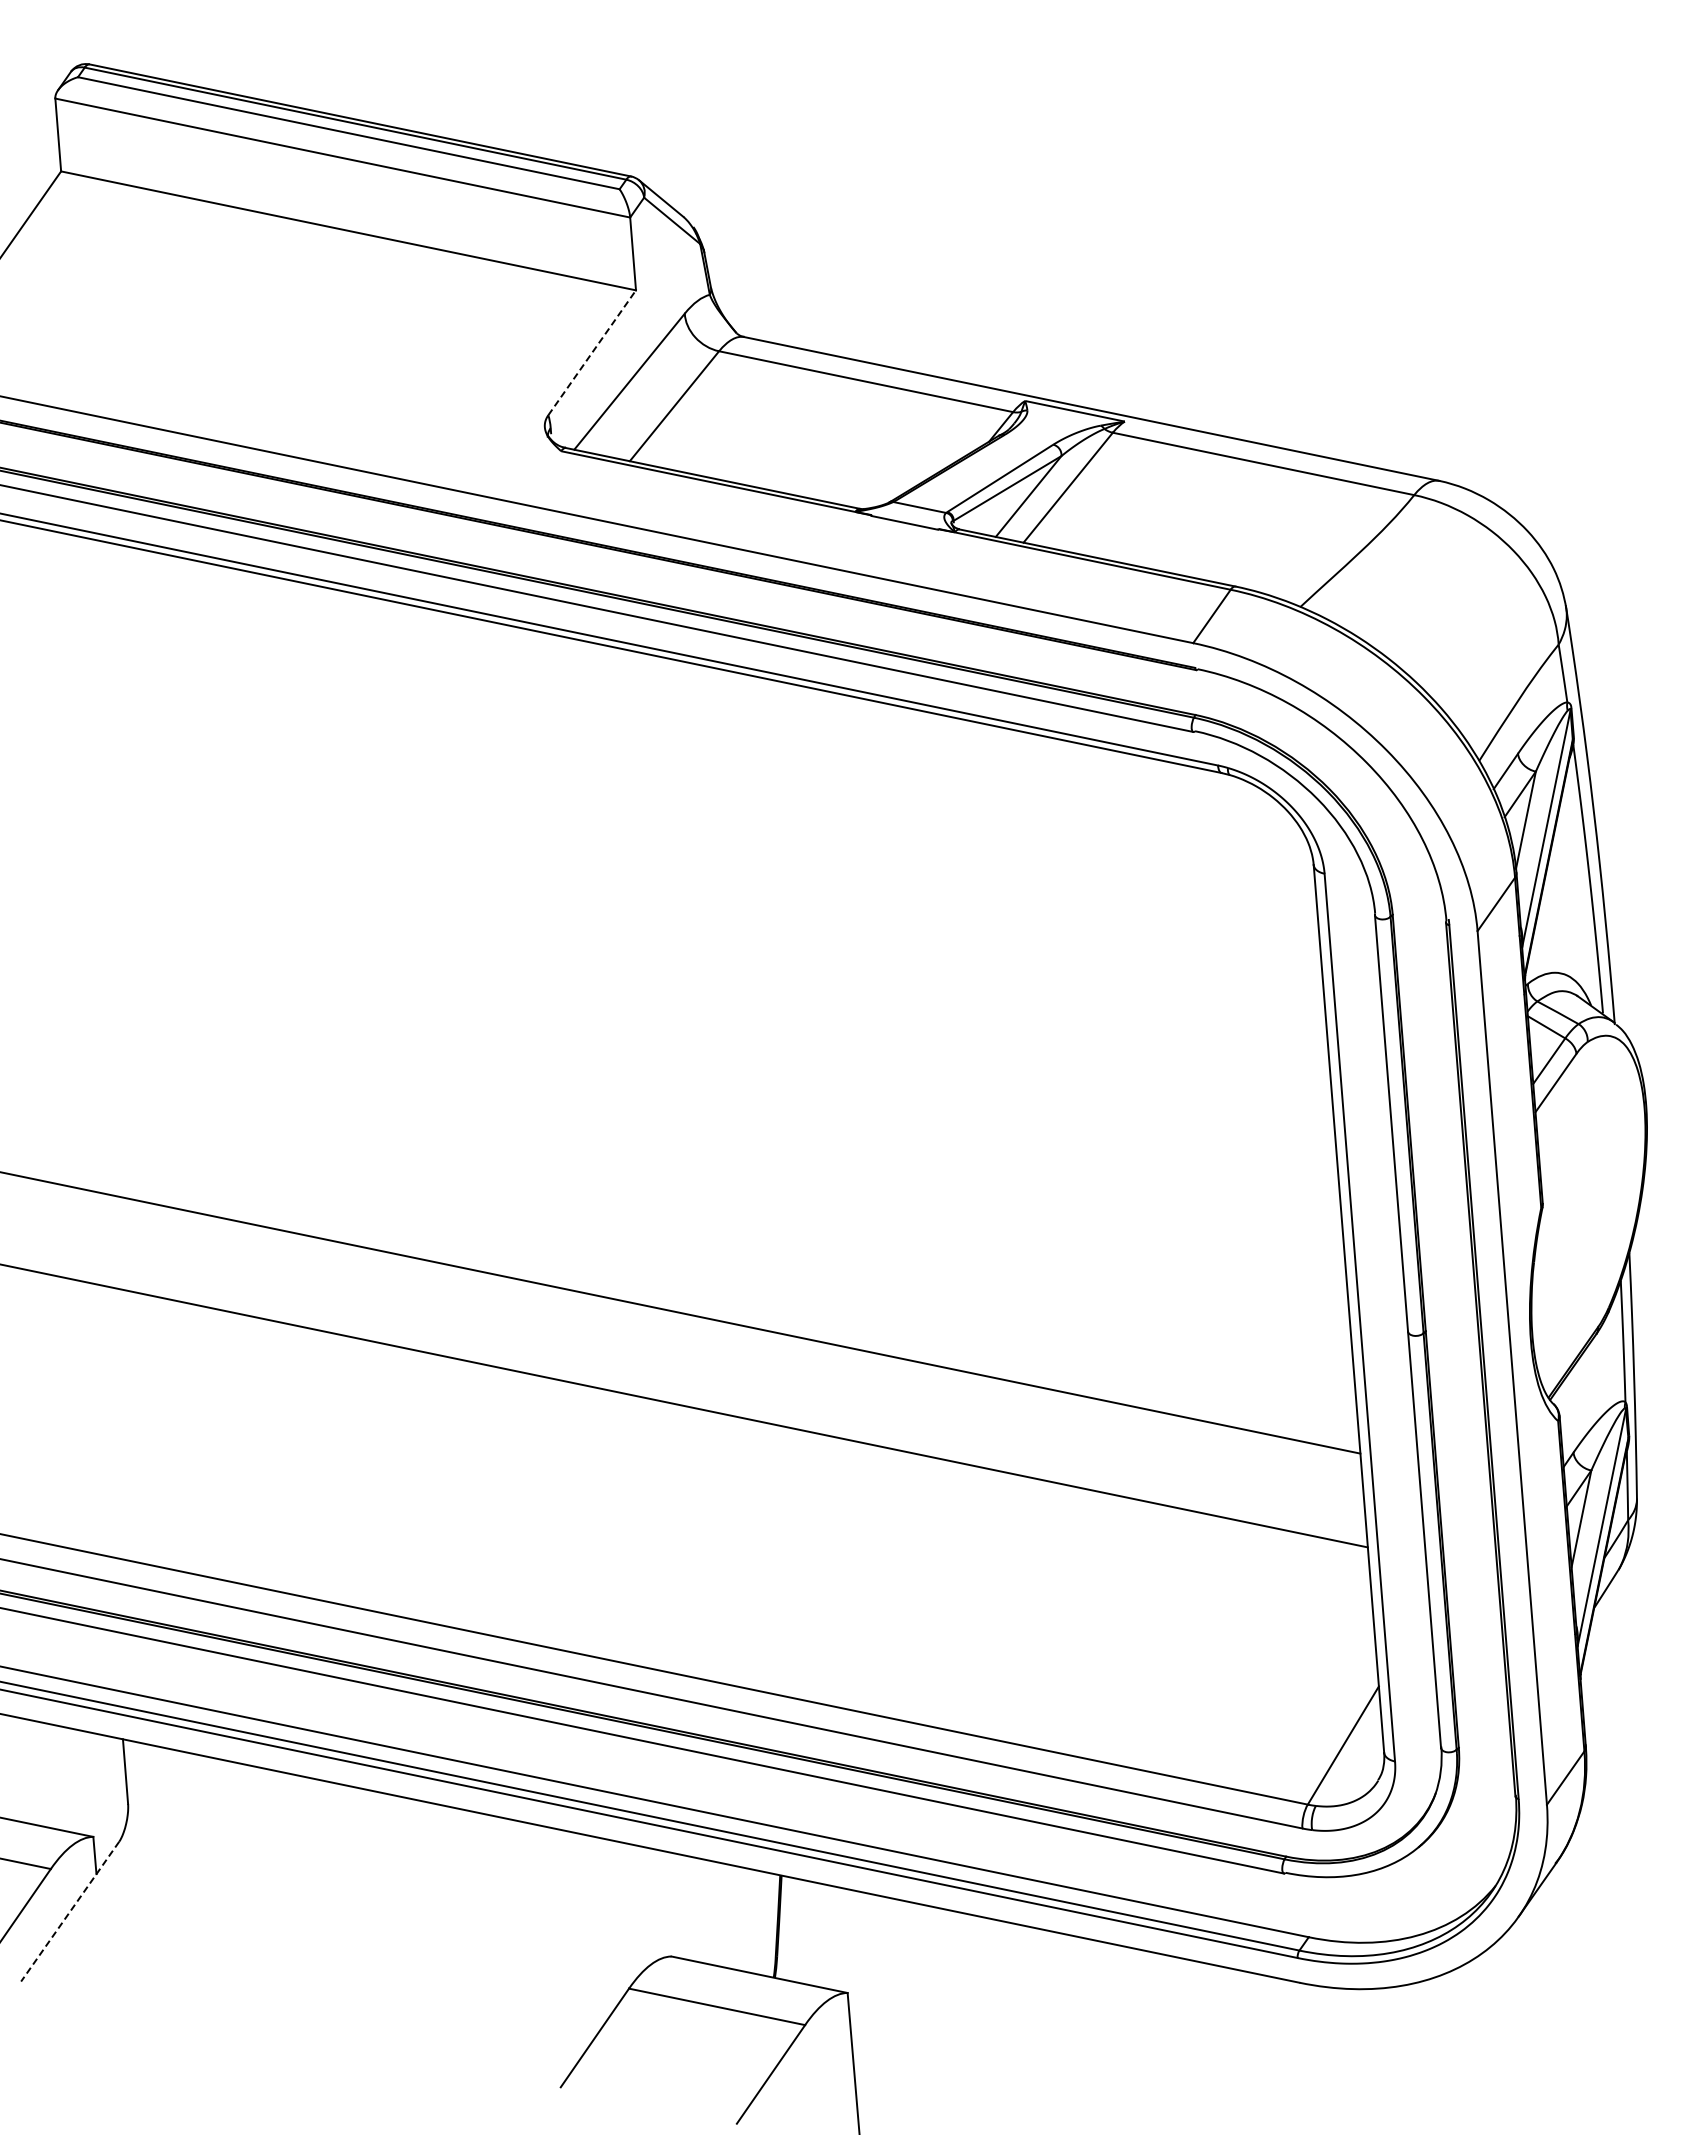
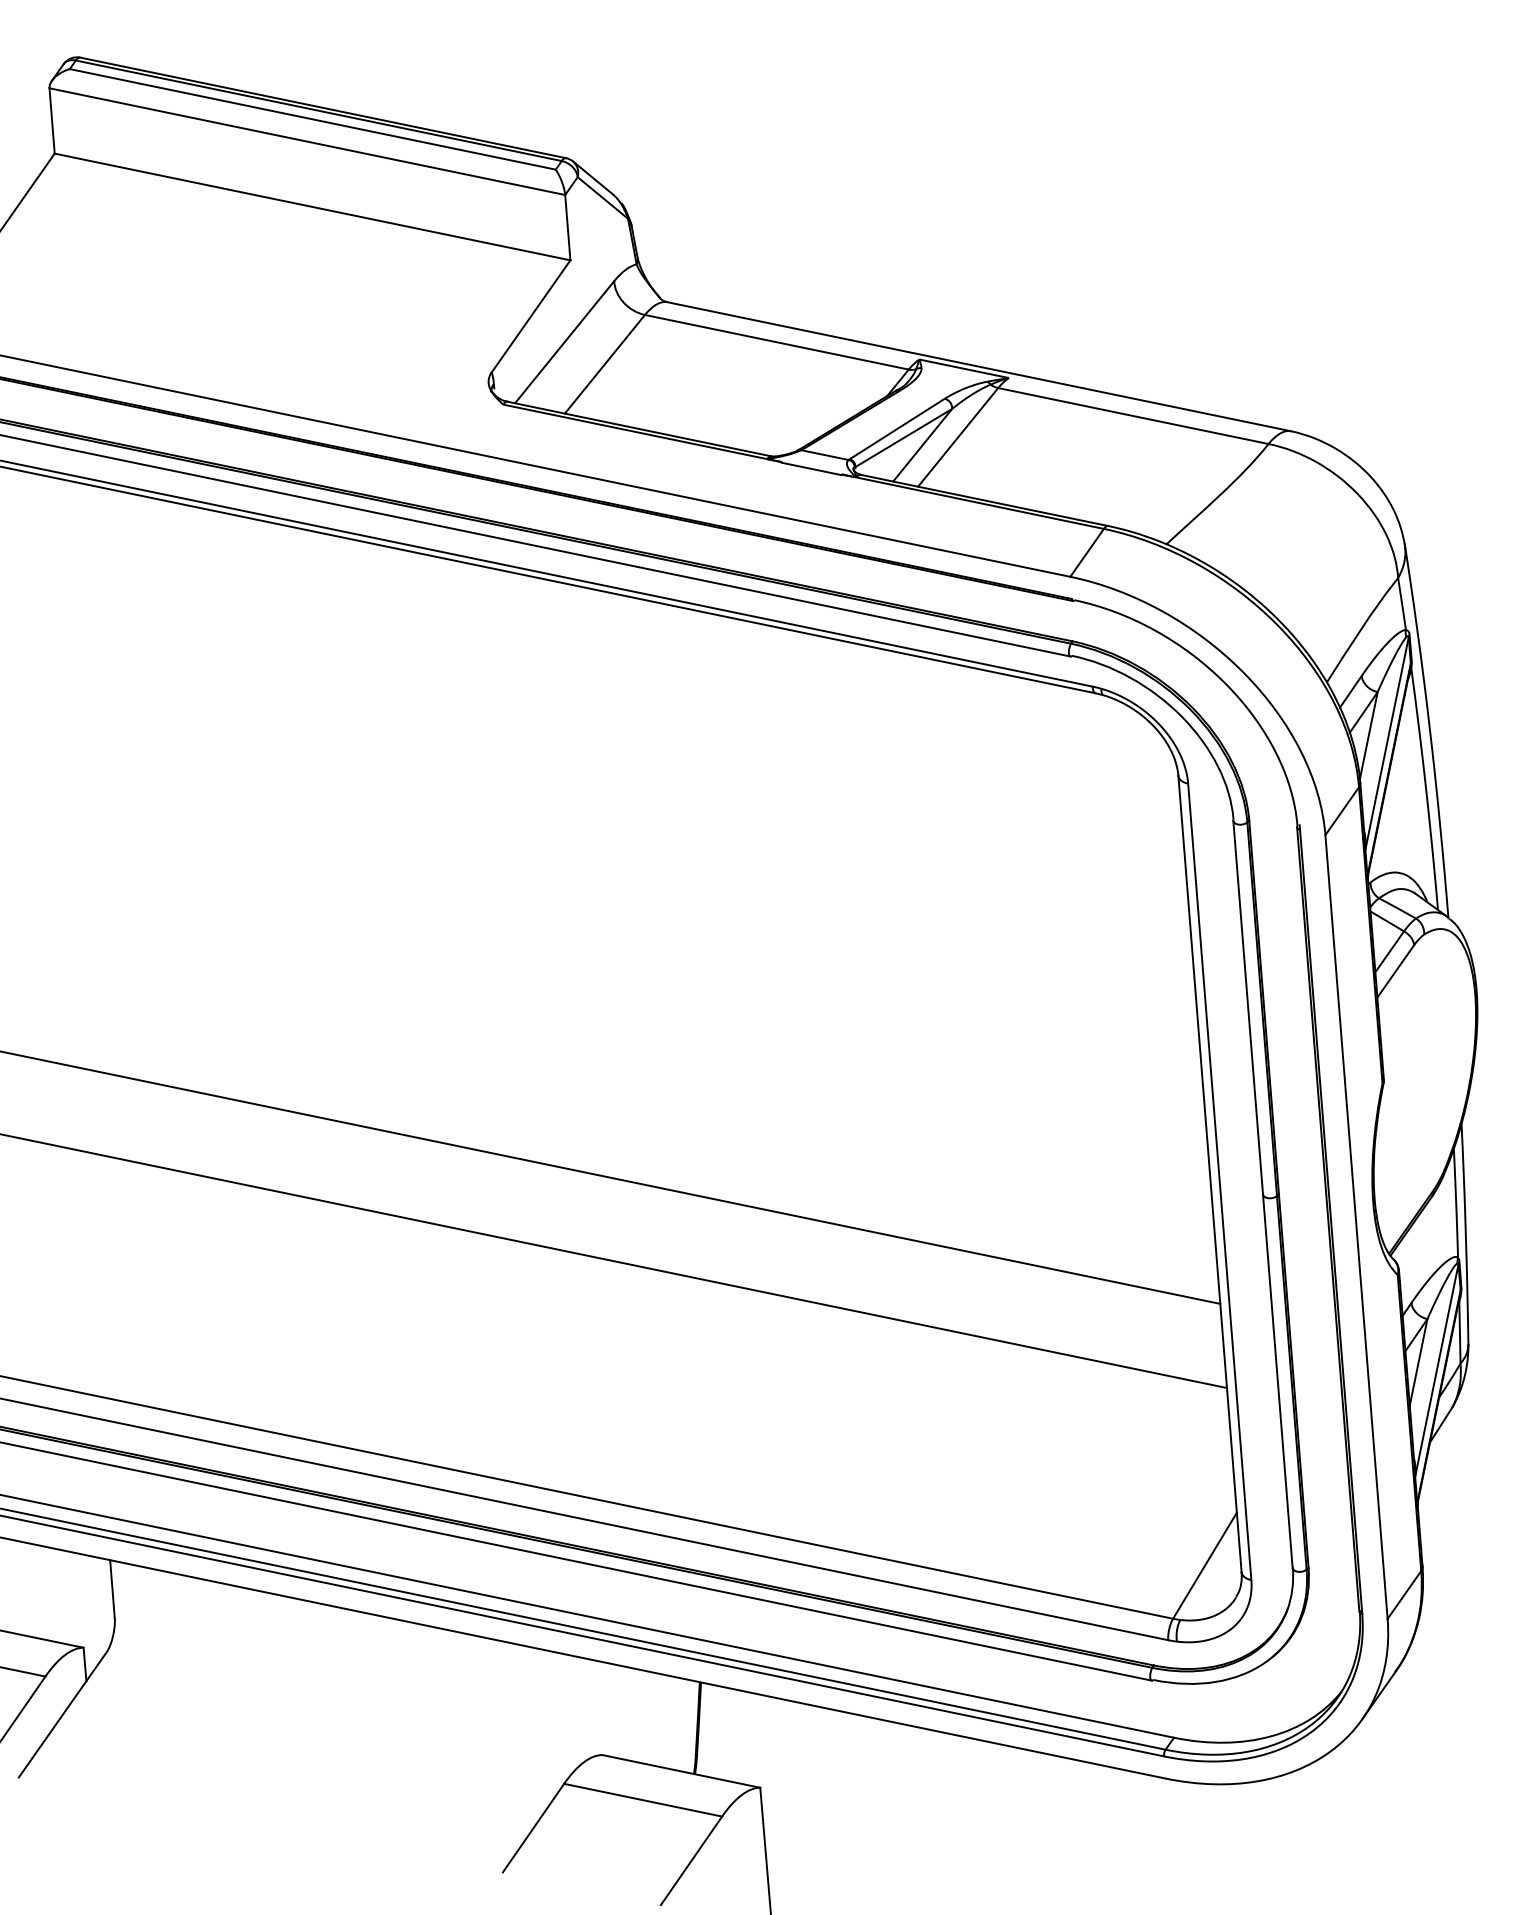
line: (592, 352) -> (531, 316), dashed -> solid
line: (69, 1912) -> (62, 1715), dashed -> solid

